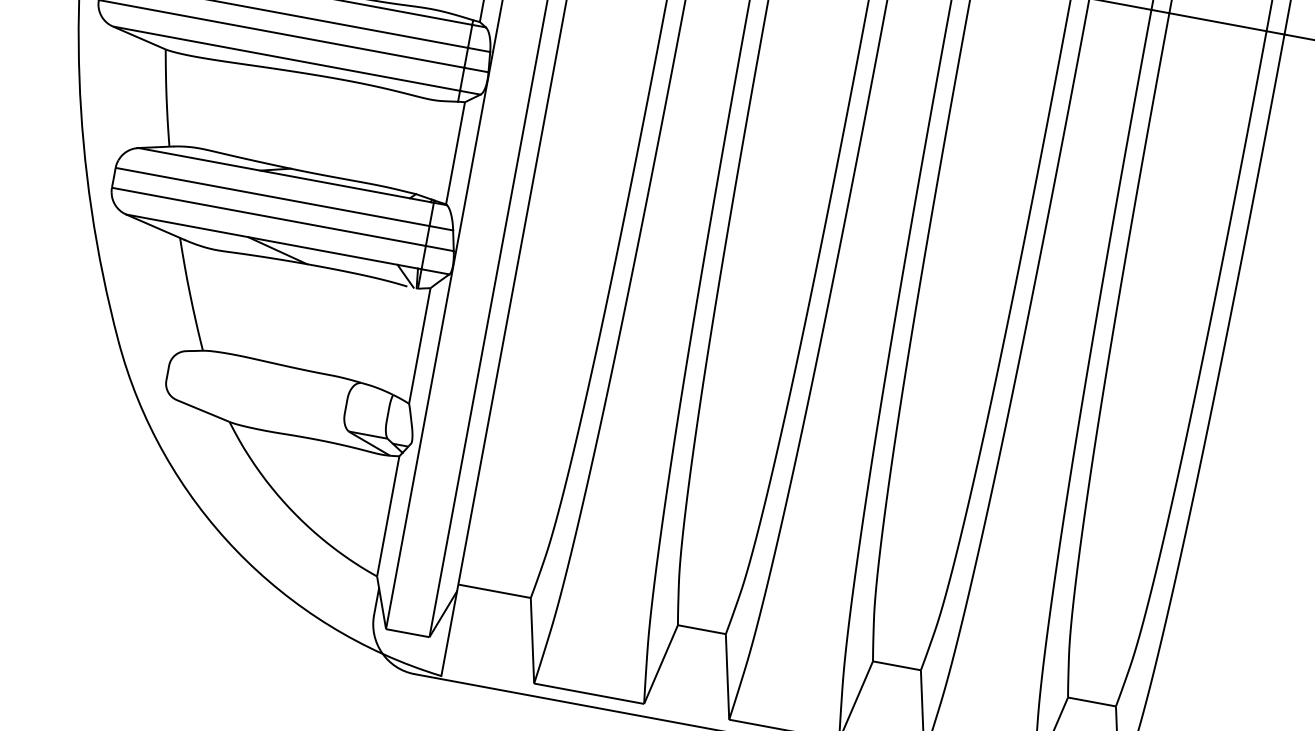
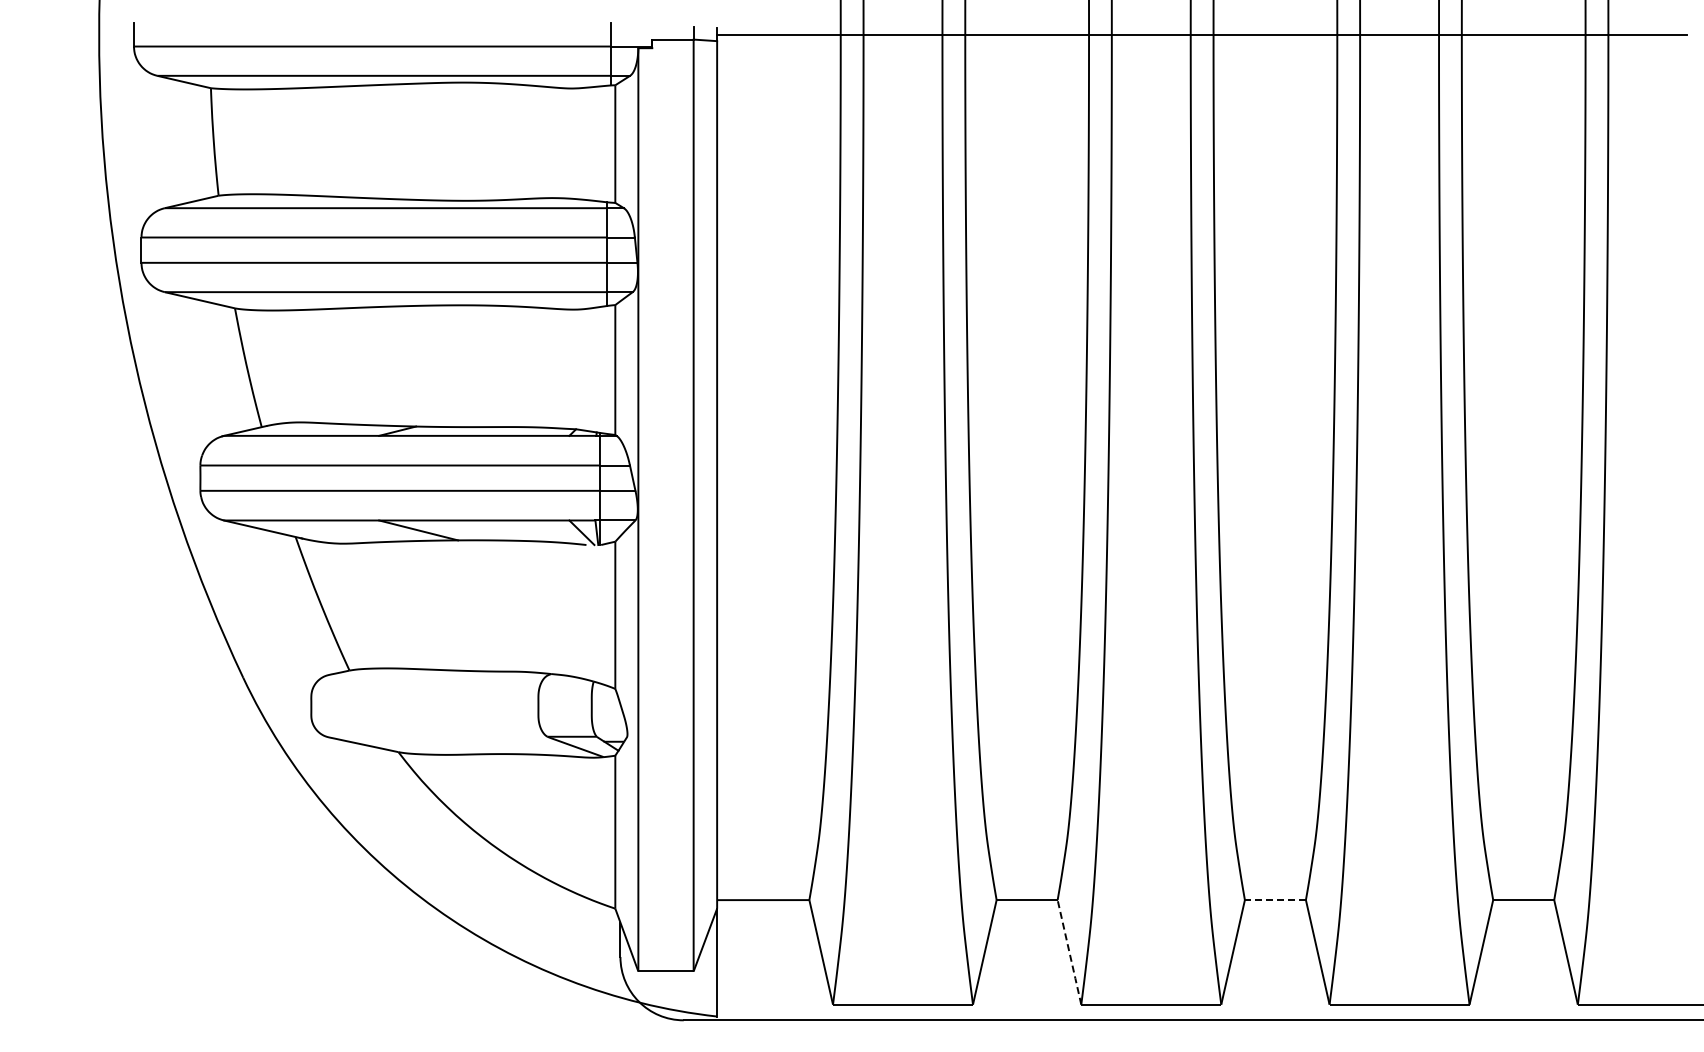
line: (896, 666) -> (1274, 900), solid -> dashed
line: (727, 677) -> (1069, 952), solid -> dashed

